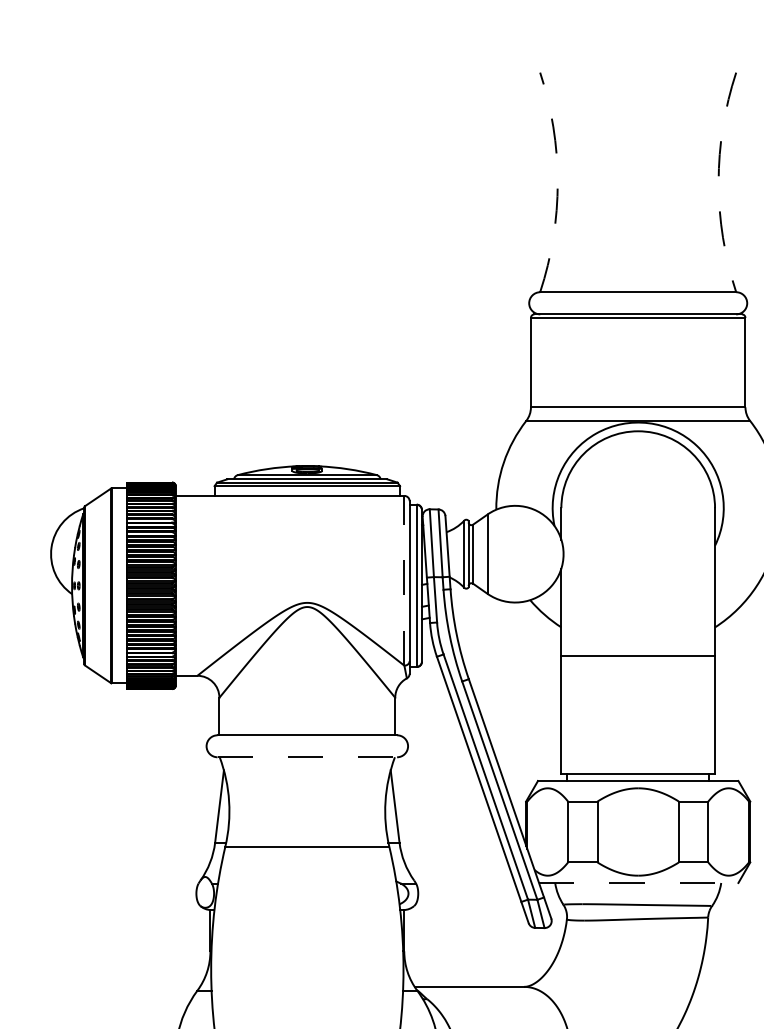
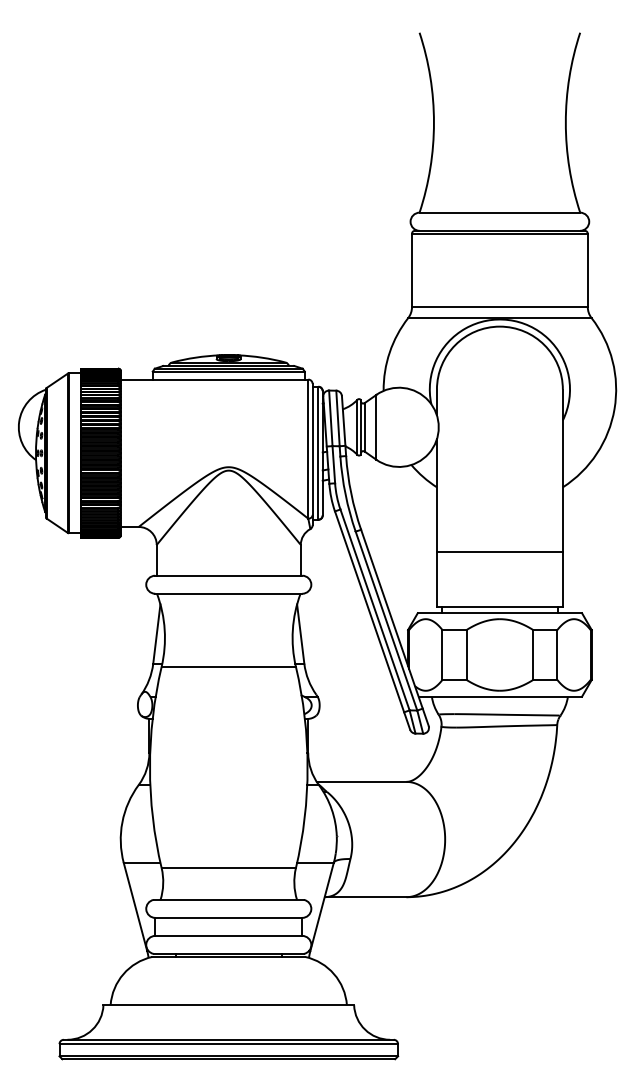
arc: (557, 182) -> (433, 122), dashed -> solid
arc: (718, 182) -> (565, 122), dashed -> solid
line: (404, 581) -> (308, 449), dashed -> solid
line: (637, 655) -> (499, 551), moved
line: (306, 756) -> (228, 593), dashed -> solid
line: (638, 882) -> (500, 696), dashed -> solid

